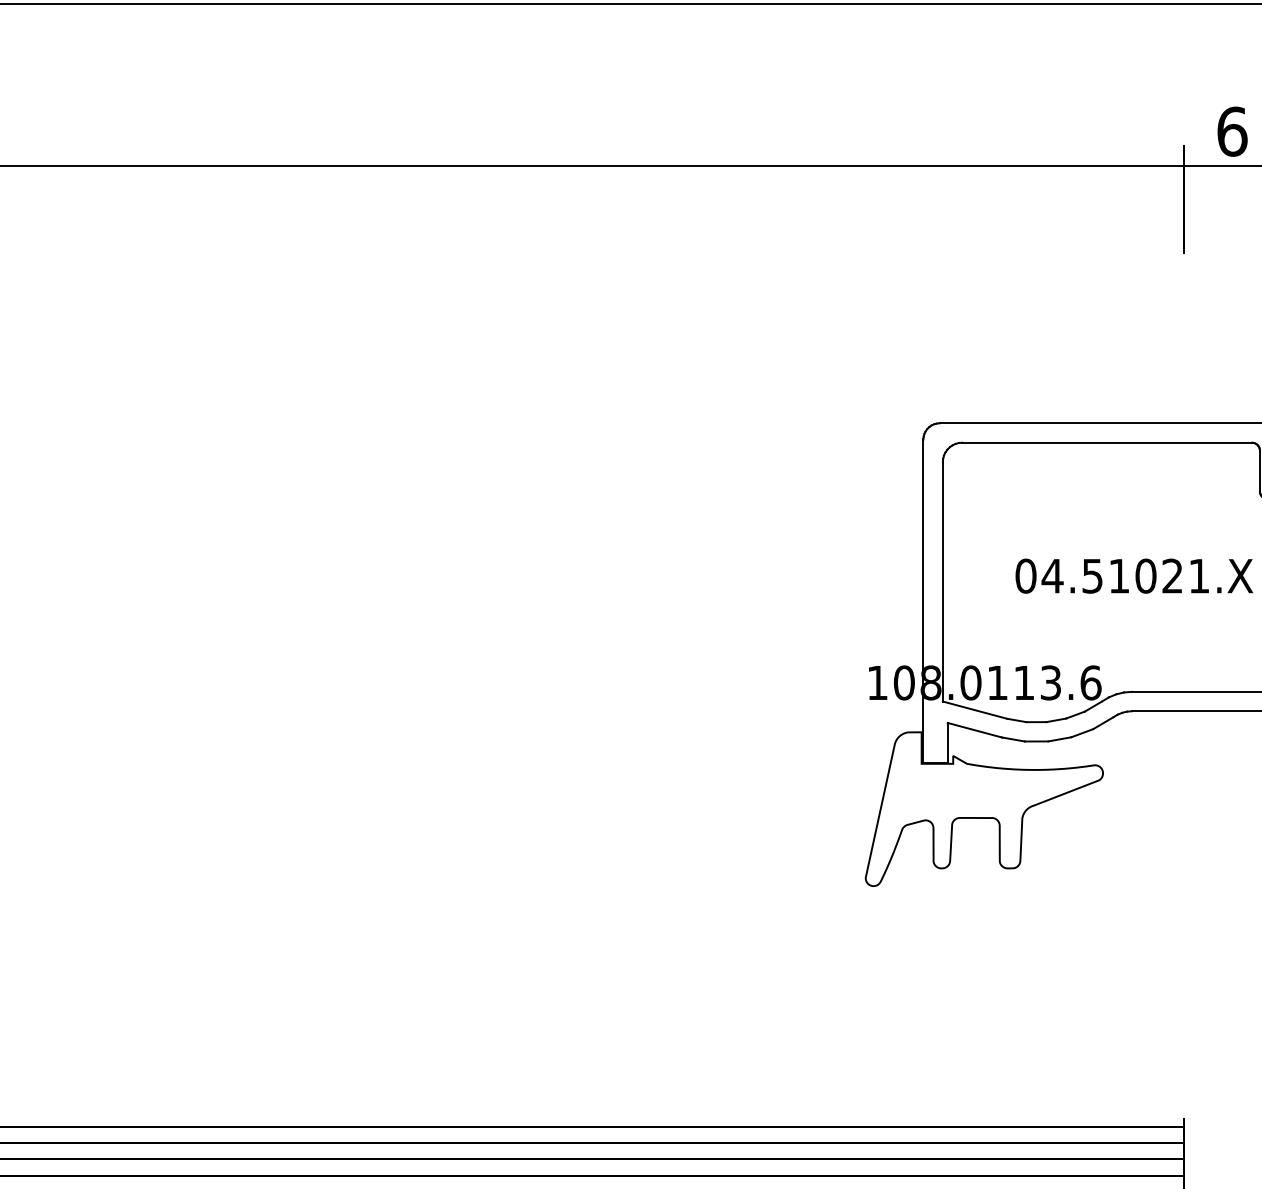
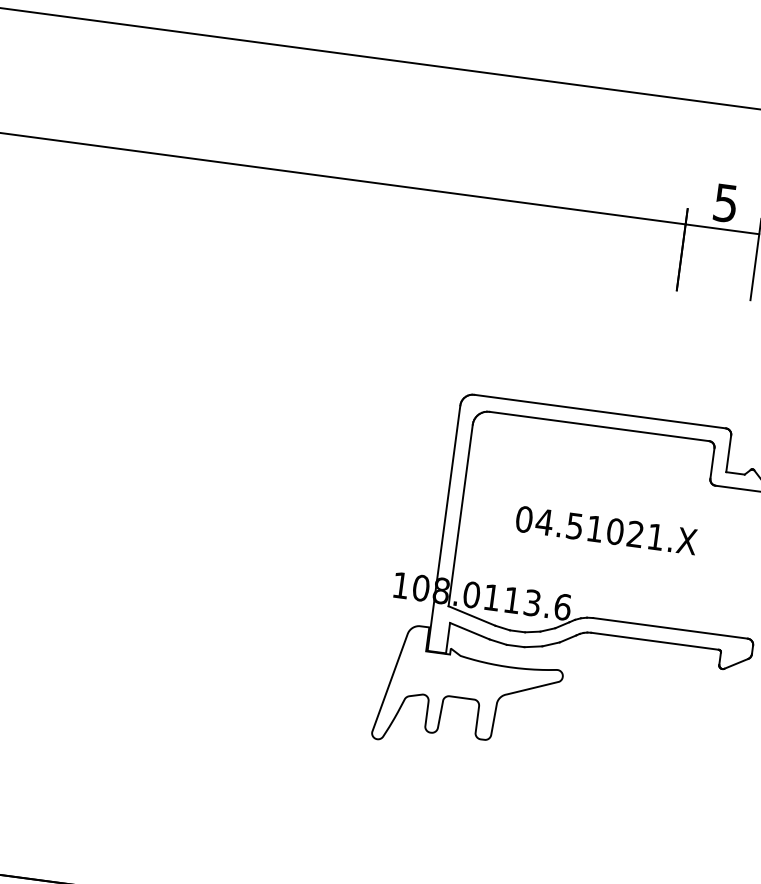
text: (1232, 131) -> (726, 203), 6 -> 5

